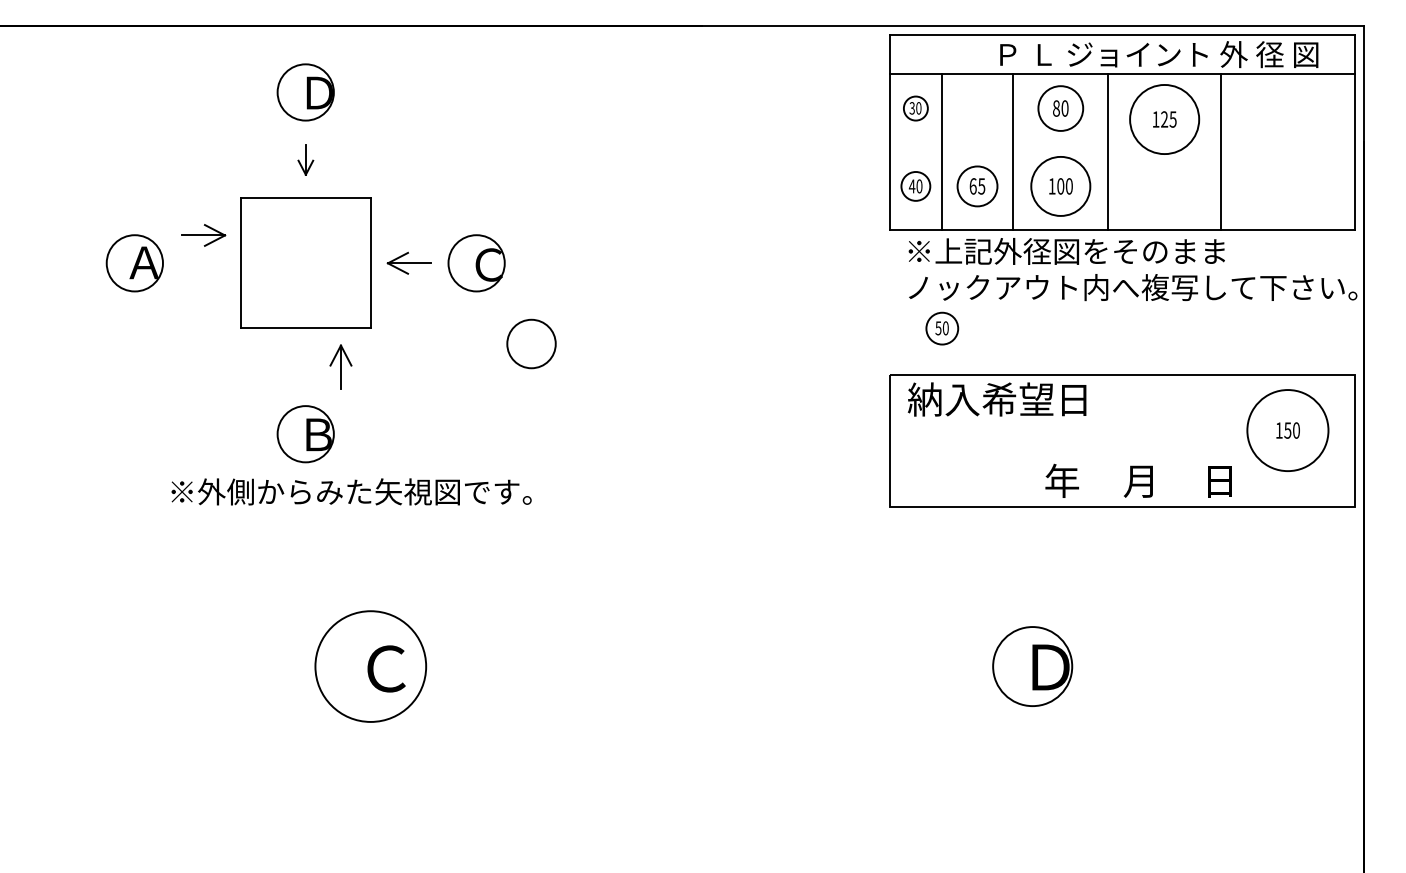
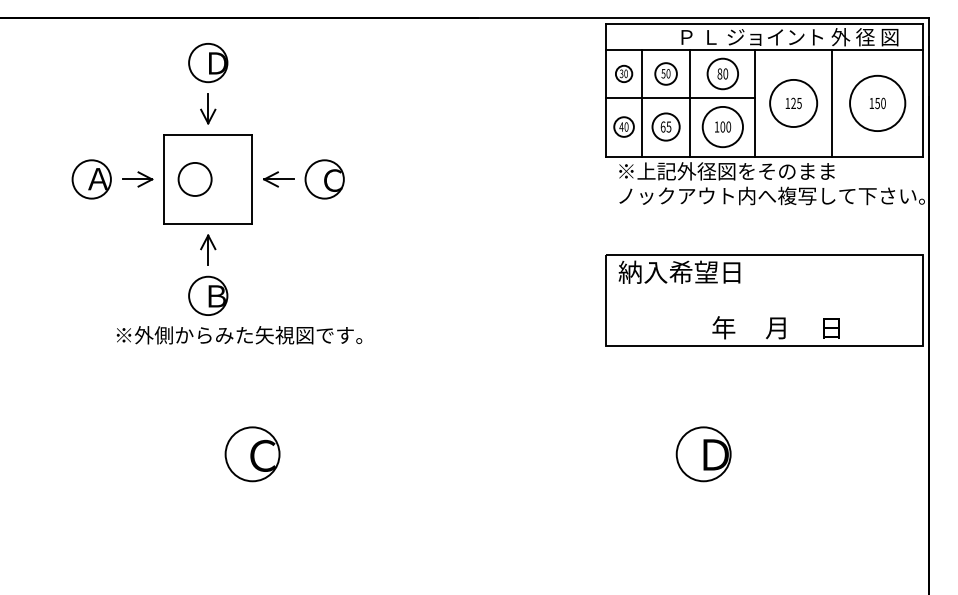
part: (1164, 119) -> (793, 103), moved
line: (998, 143) -> (680, 97), added
part: (306, 159) -> (208, 108), size x1.43
part: (203, 235) -> (137, 179), moved
part: (941, 327) -> (665, 73), moved
circle: (530, 344) -> (194, 179), moved
part: (341, 366) -> (208, 249), moved
part: (1287, 429) -> (877, 102), moved
circle: (370, 666) -> (252, 454), size x0.71

